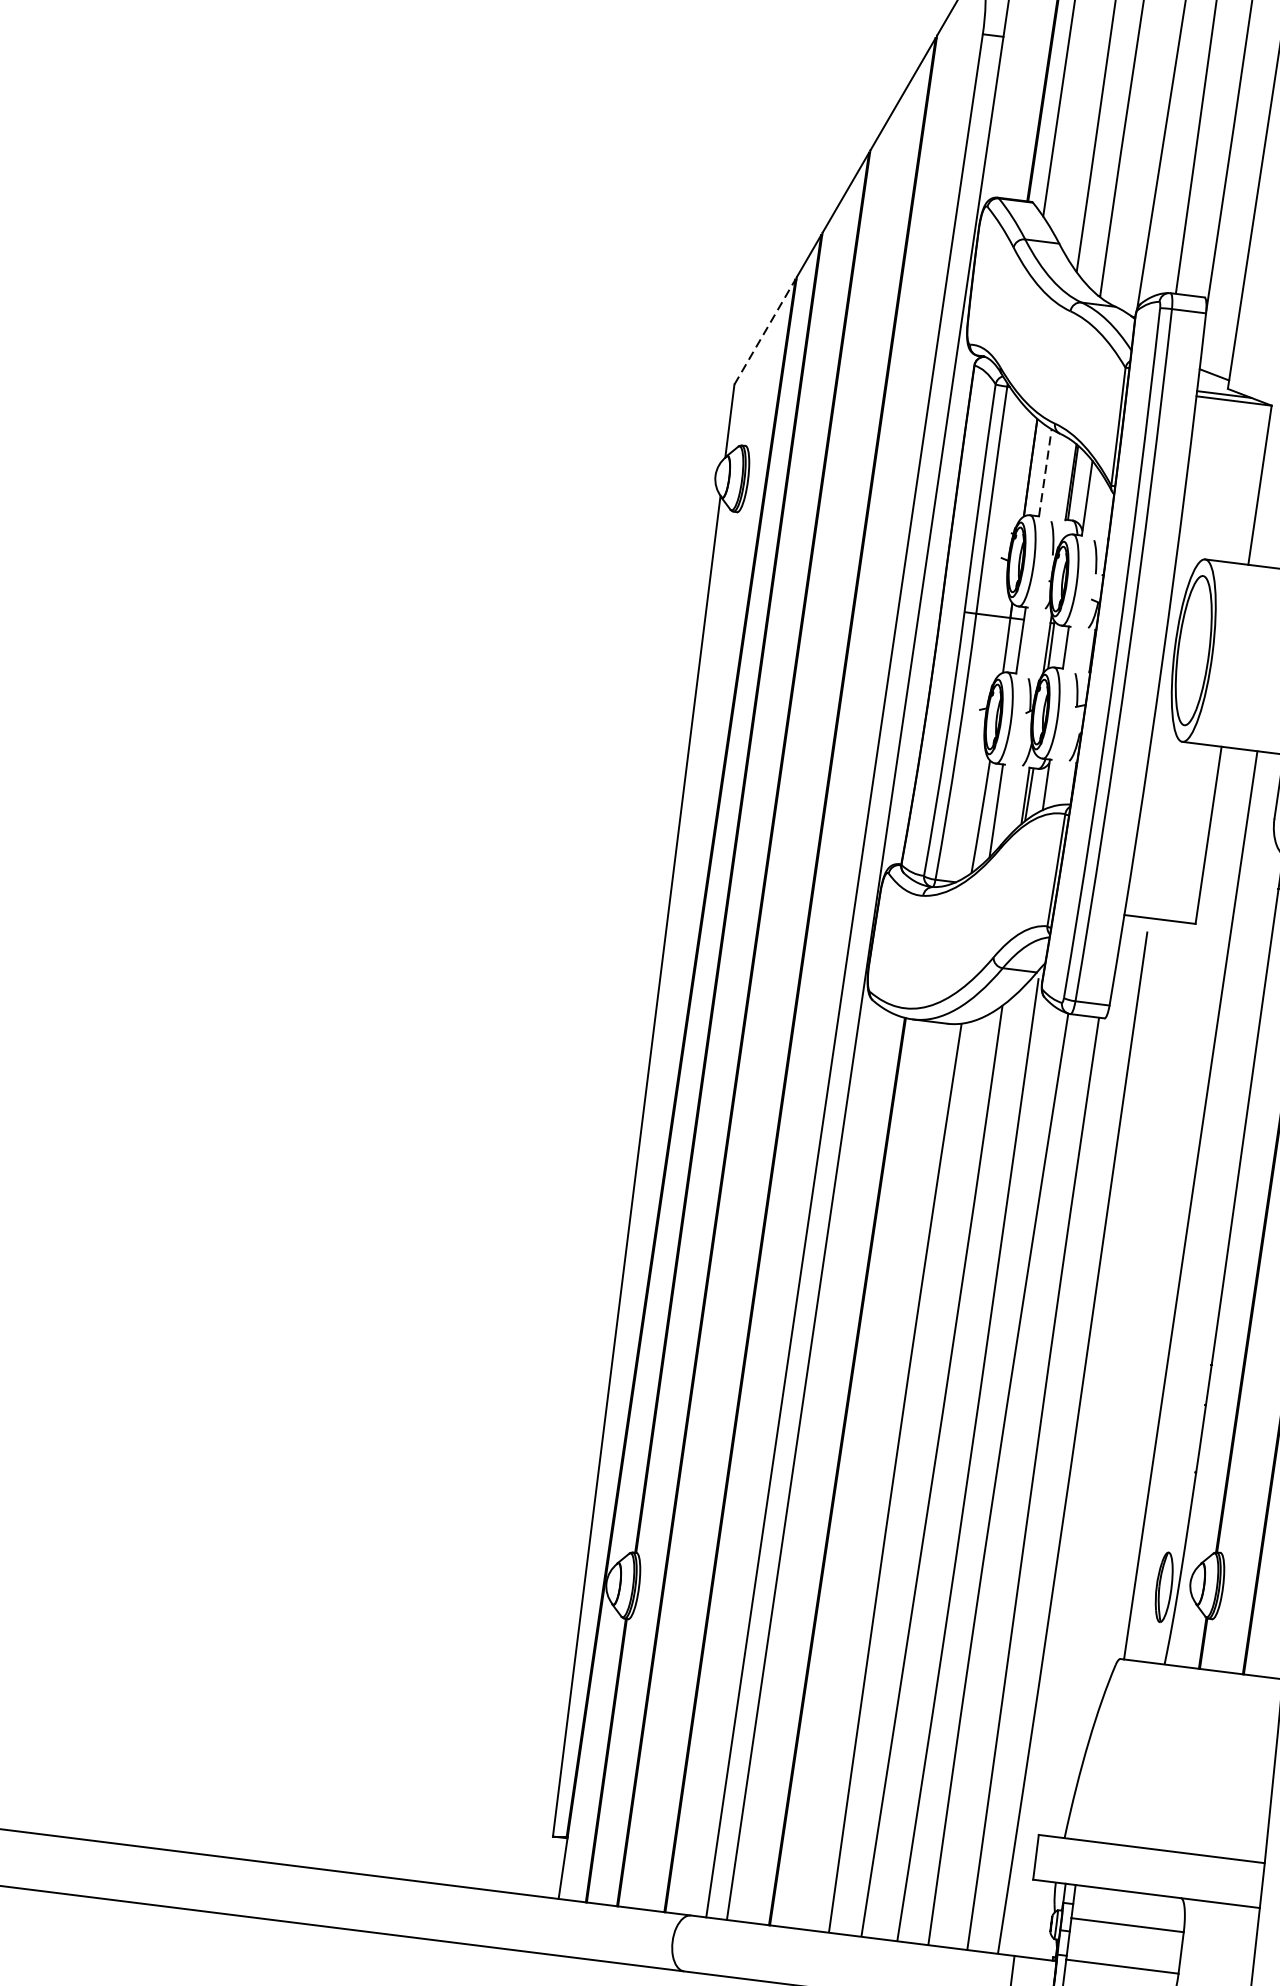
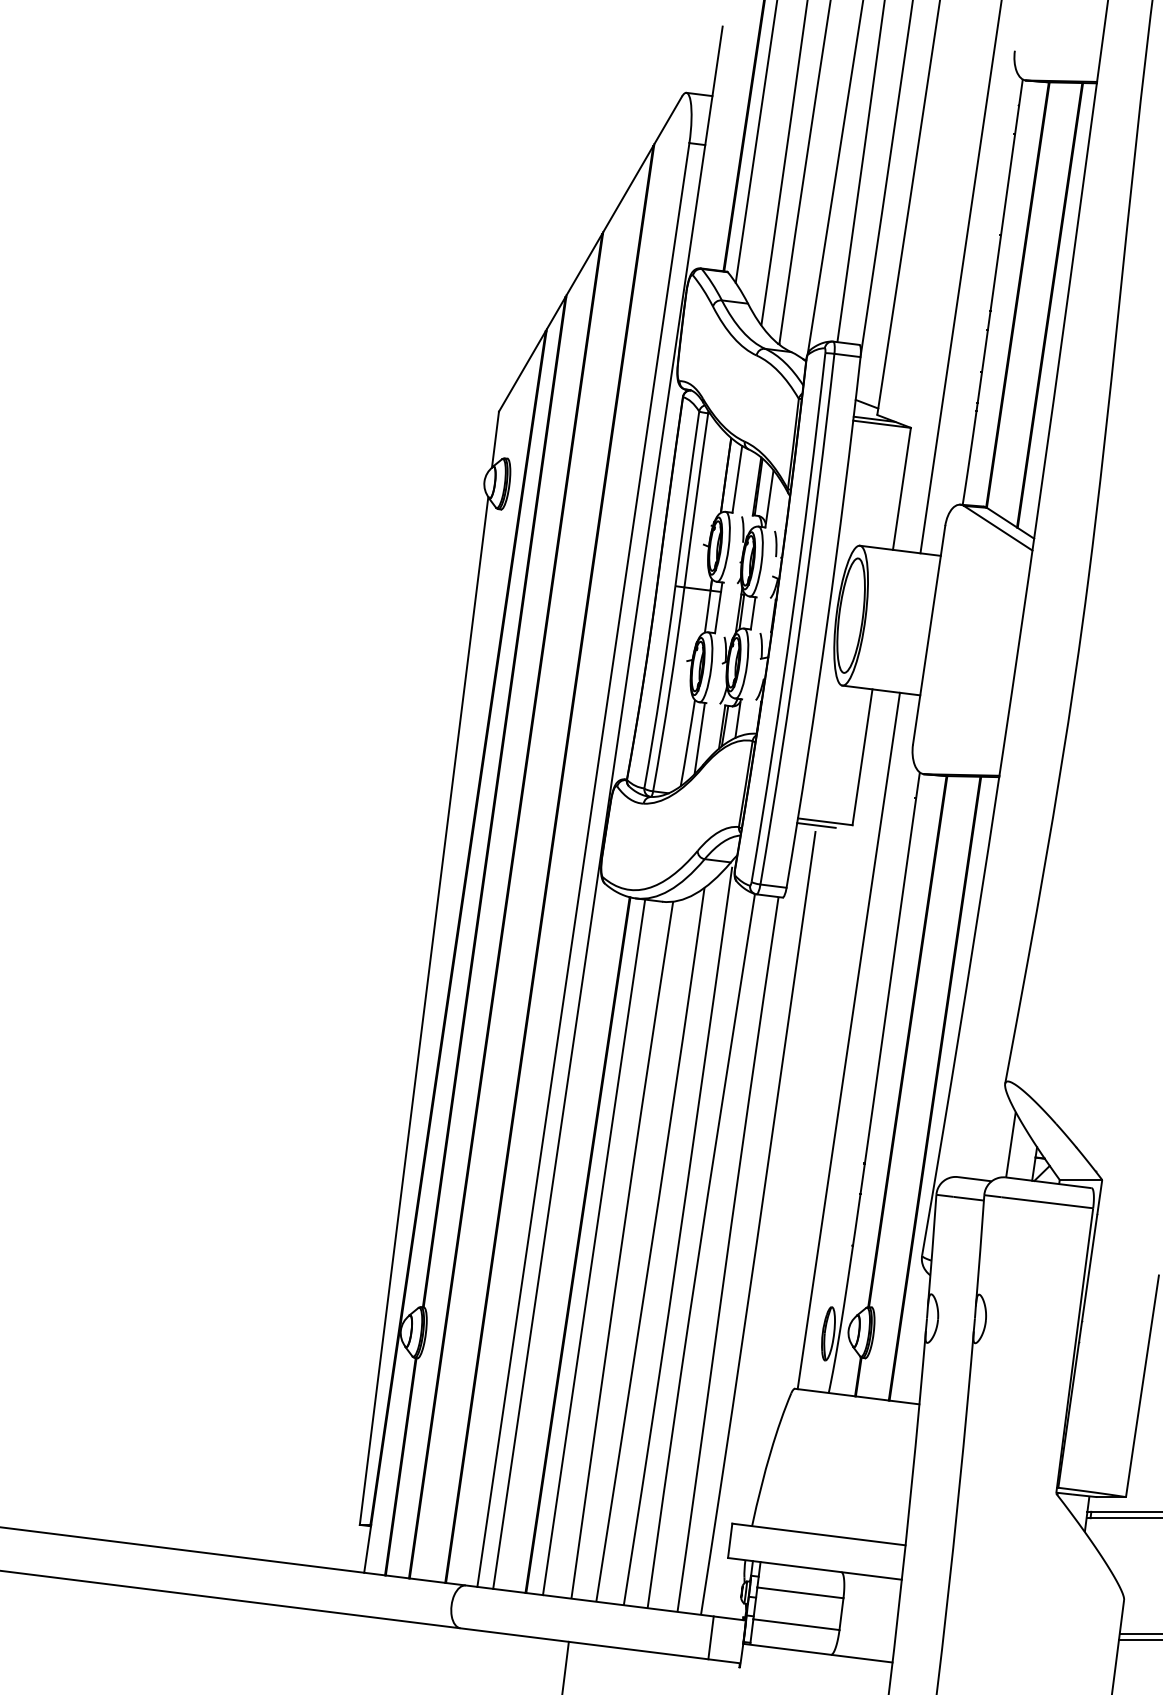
line: (765, 332) -> (522, 371), dashed -> solid
line: (1045, 473) -> (737, 479), dashed -> solid
line: (1148, 924) -> (816, 825), added
line: (859, 1474) -> (594, 1247), added

